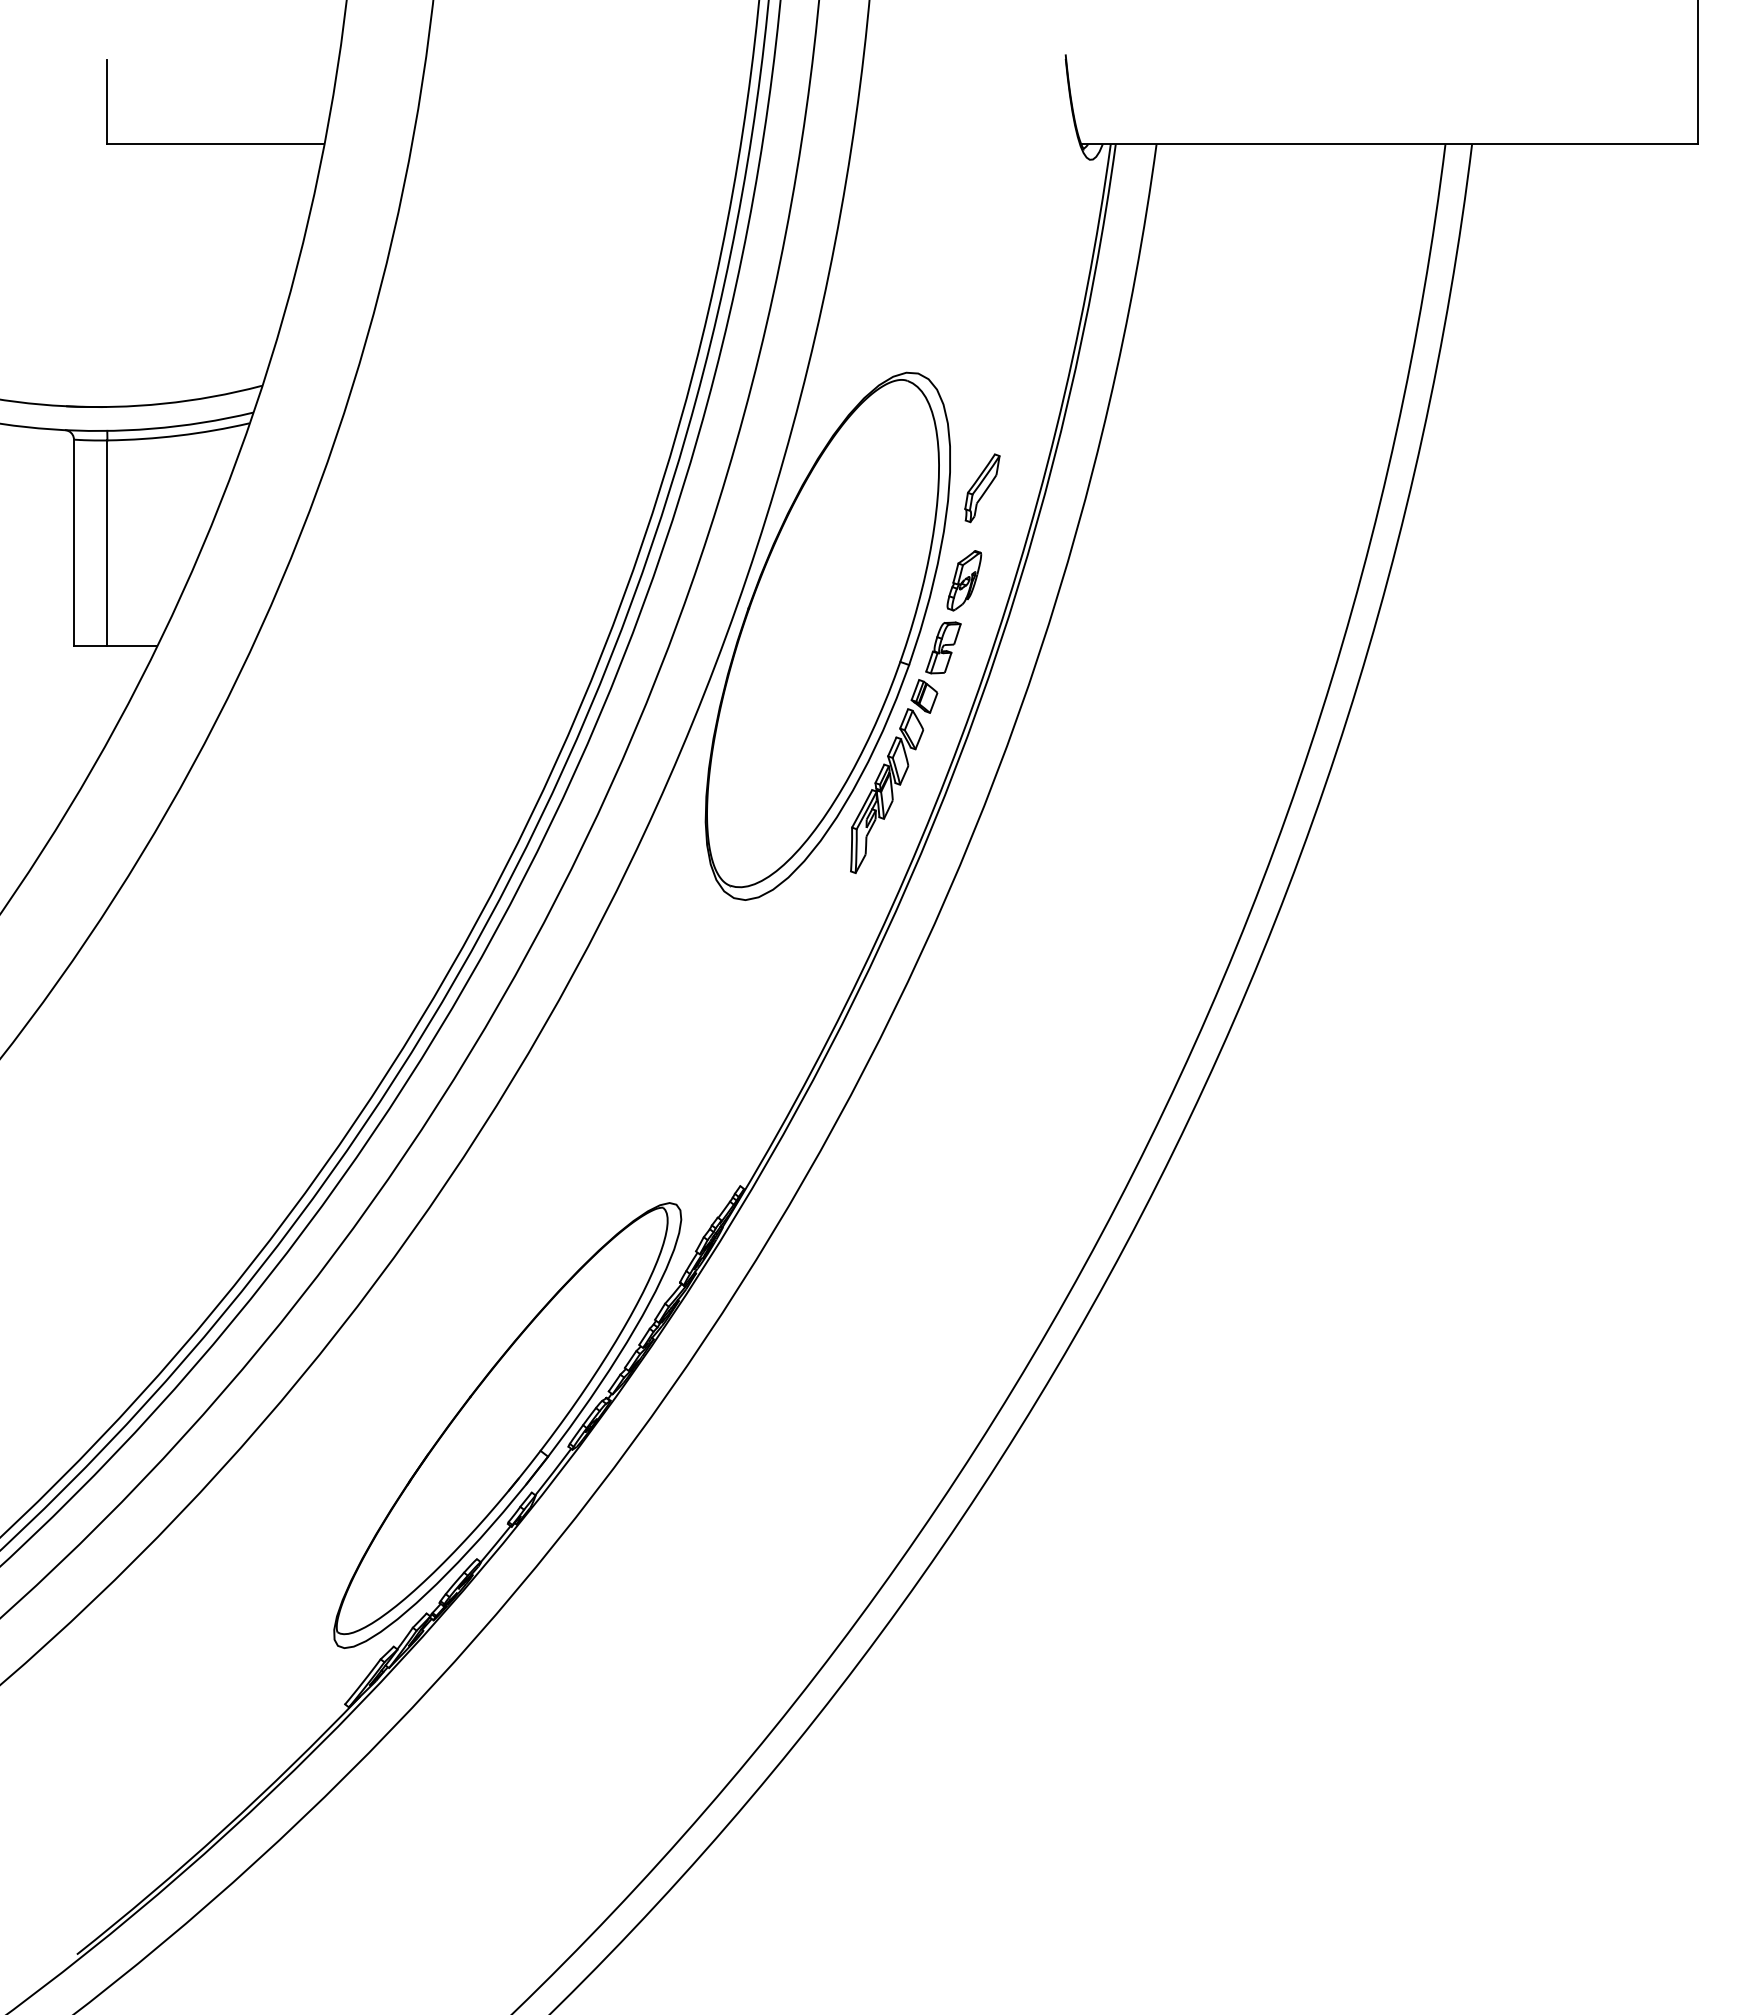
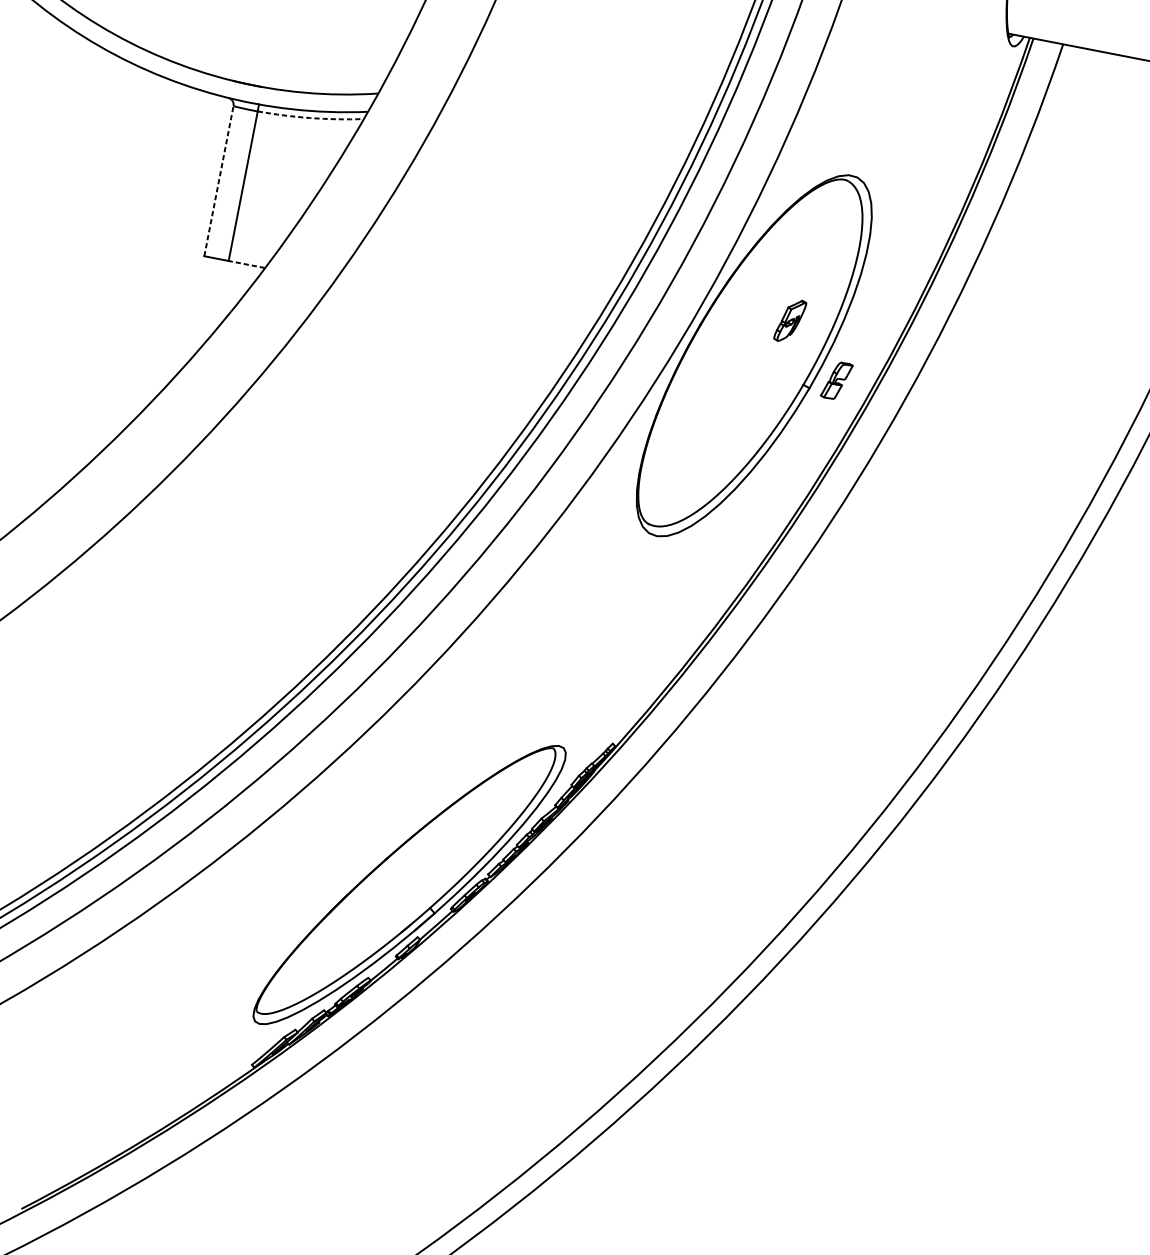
arc: (178, 435) -> (310, 117), solid -> dashed
part: (982, 488) -> (887, 270), removed
line: (73, 542) -> (218, 180), solid -> dashed
part: (964, 580) -> (790, 320), moved
line: (132, 645) -> (246, 264), solid -> dashed
part: (894, 776) -> (783, 467), removed

